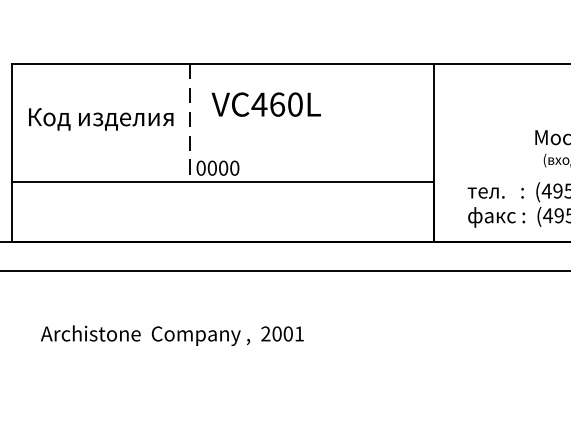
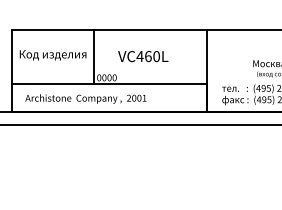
text: (266, 104) -> (143, 56), moved
line: (188, 124) -> (93, 57), dashed -> solid
text: (171, 334) -> (85, 98), moved

